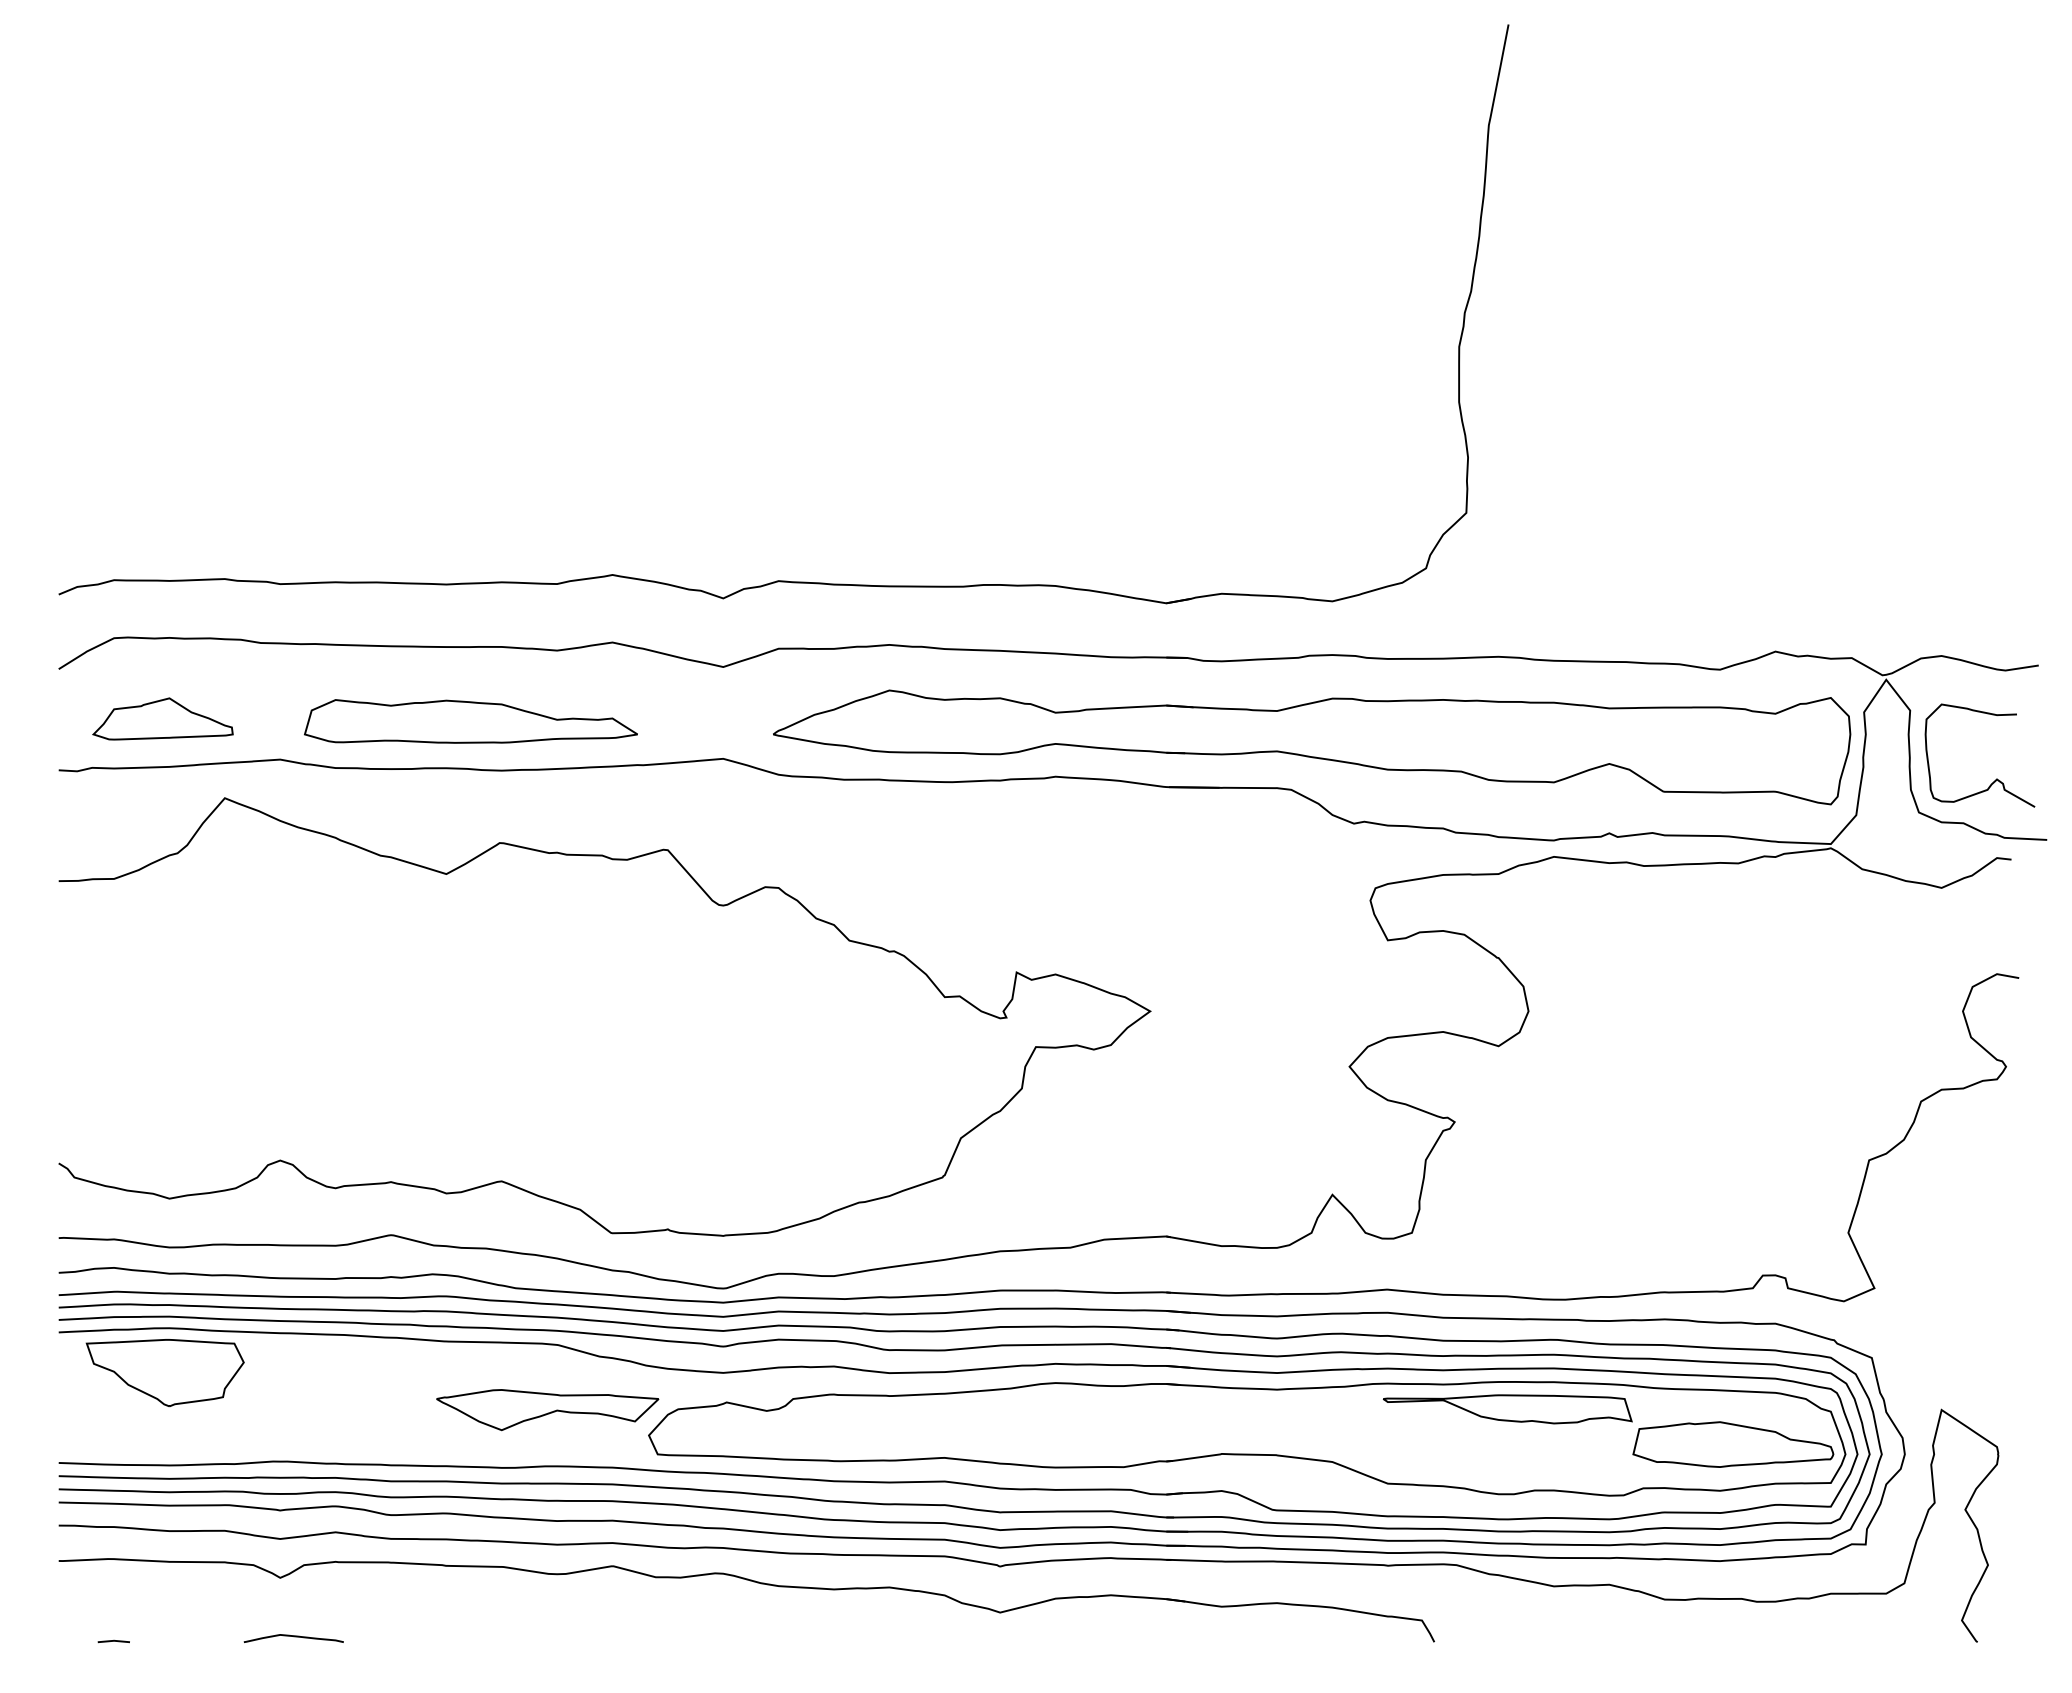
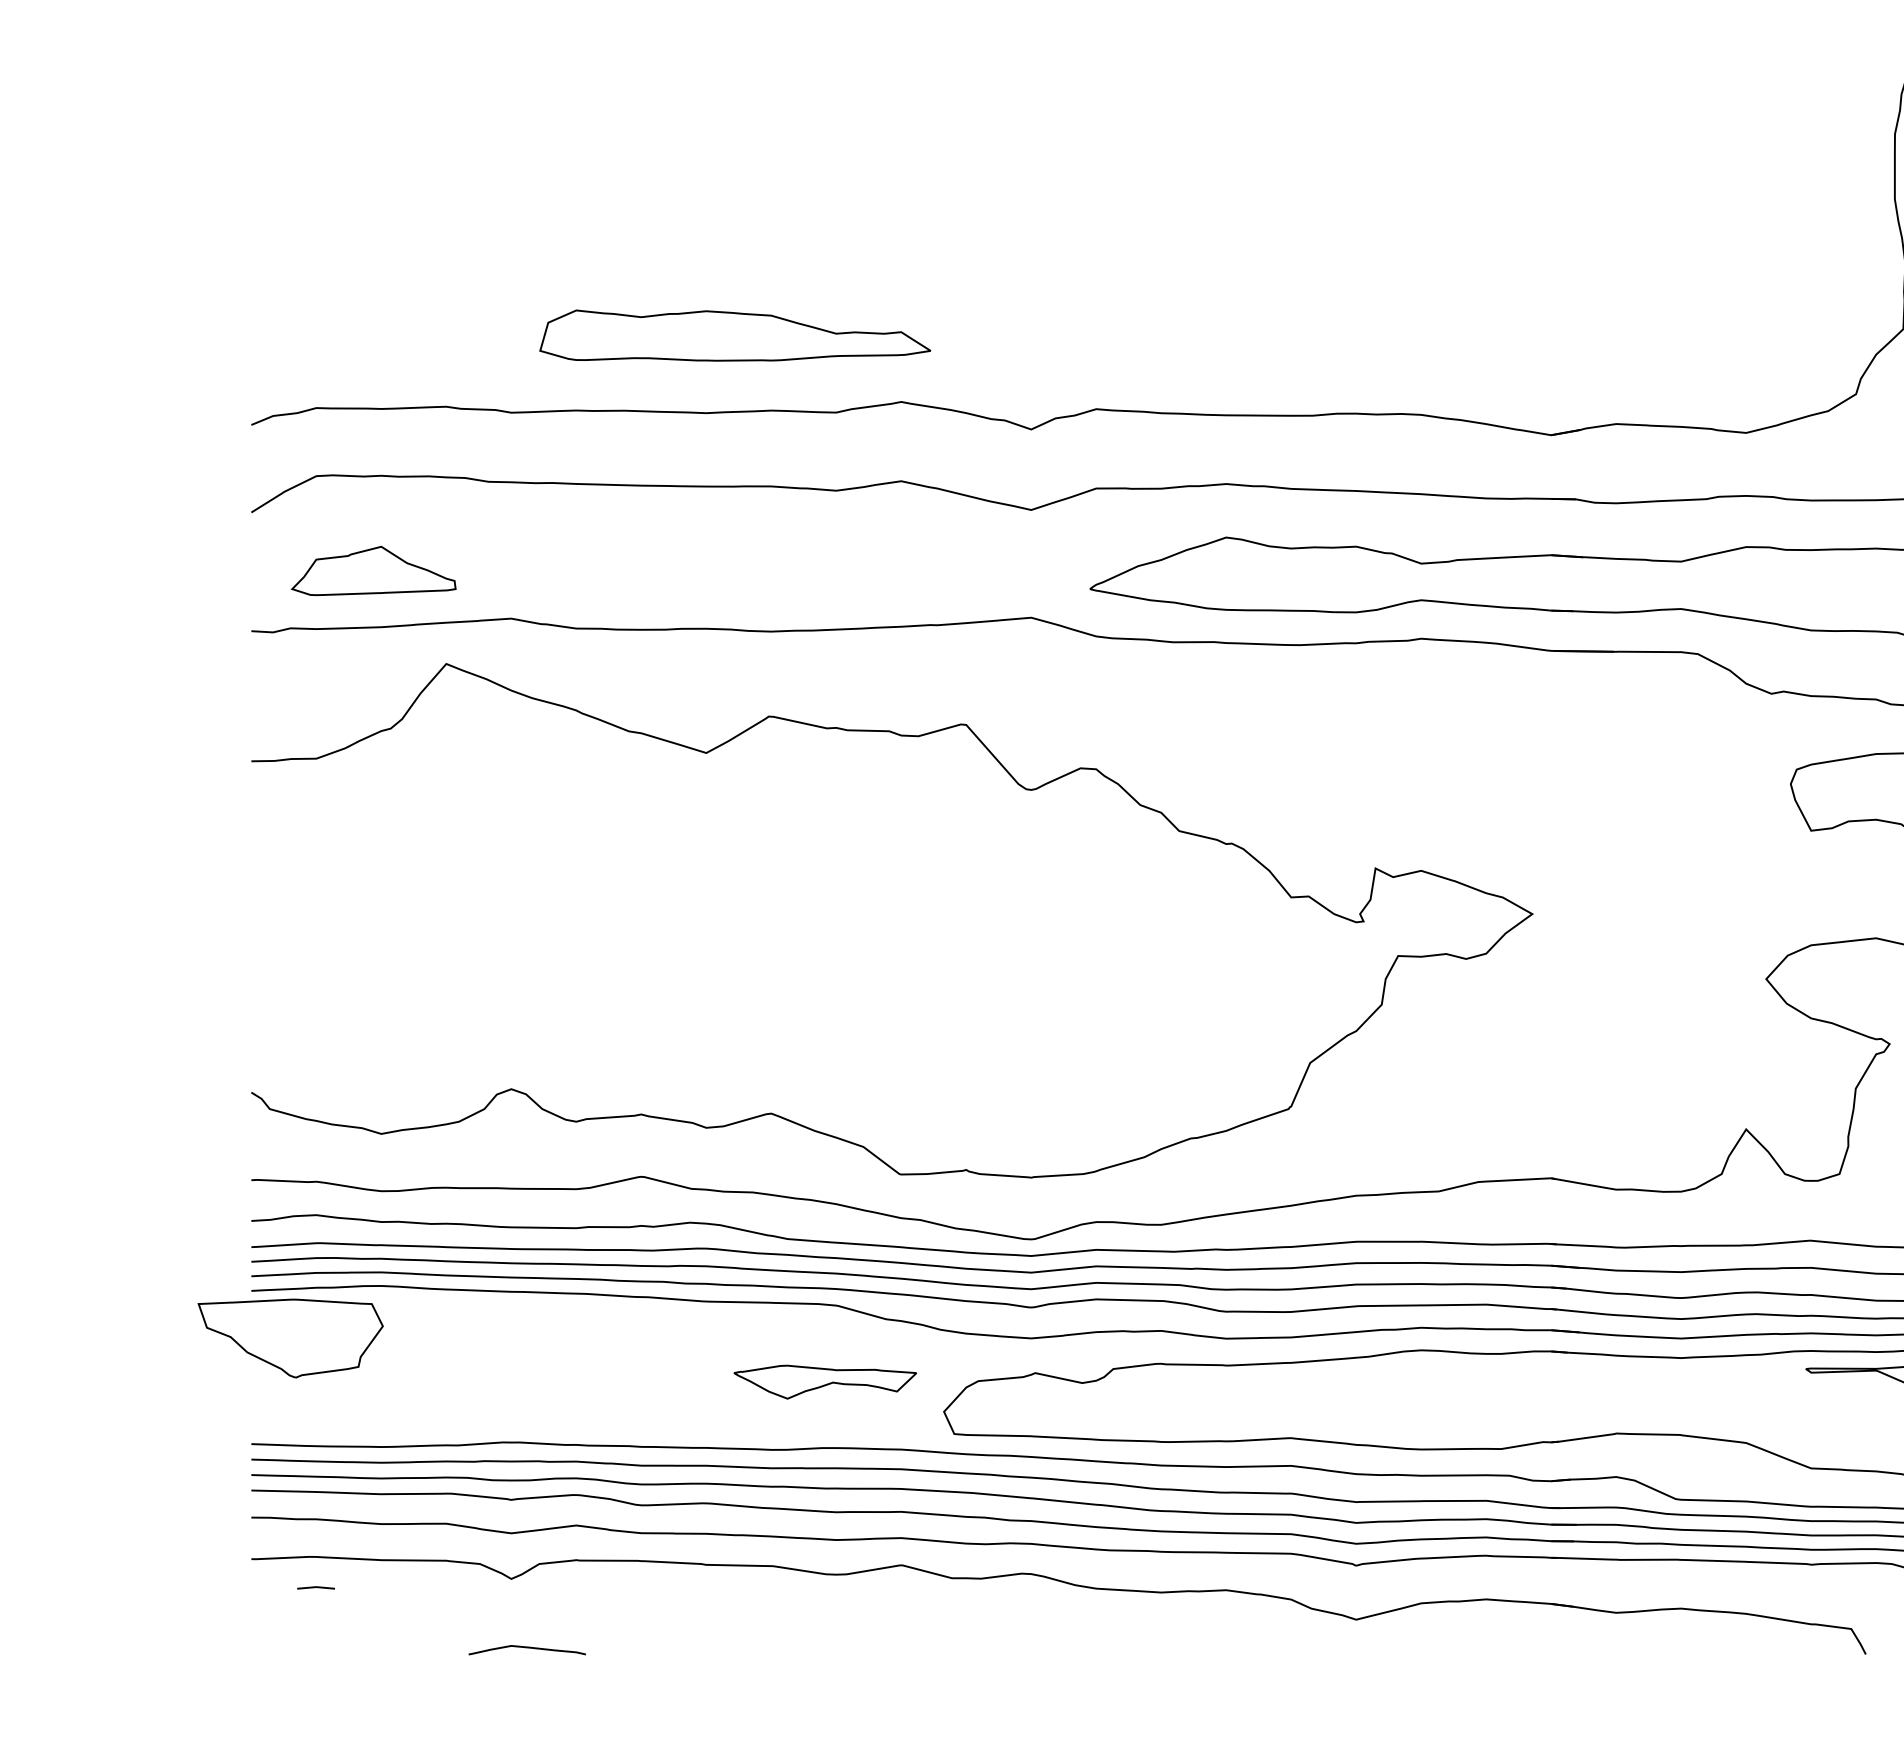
part: (470, 721) -> (734, 335), moved
part: (164, 1373) -> (289, 1339), moved
part: (547, 1410) -> (824, 1382), size x0.7
line: (113, 1641) -> (315, 1587), moved

